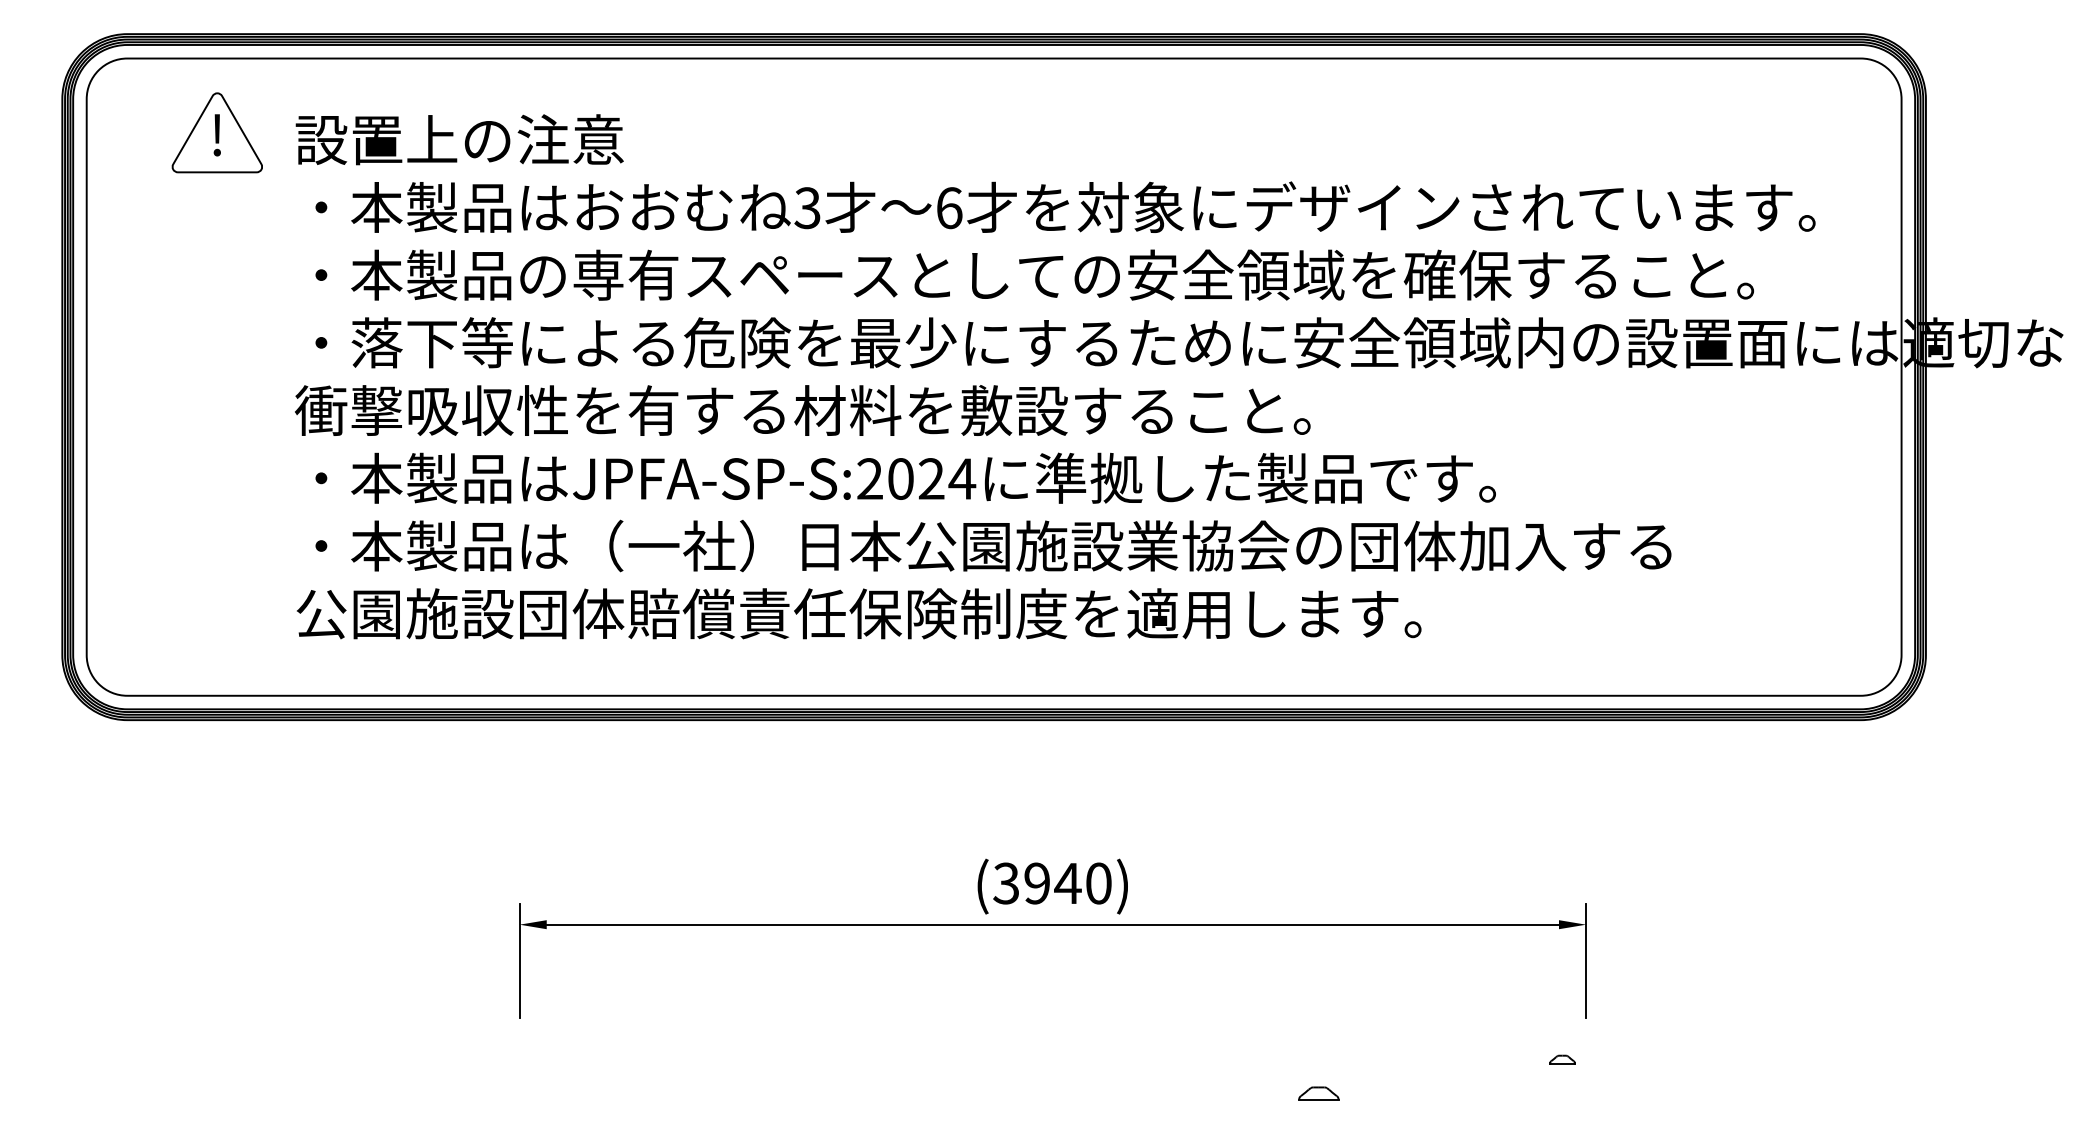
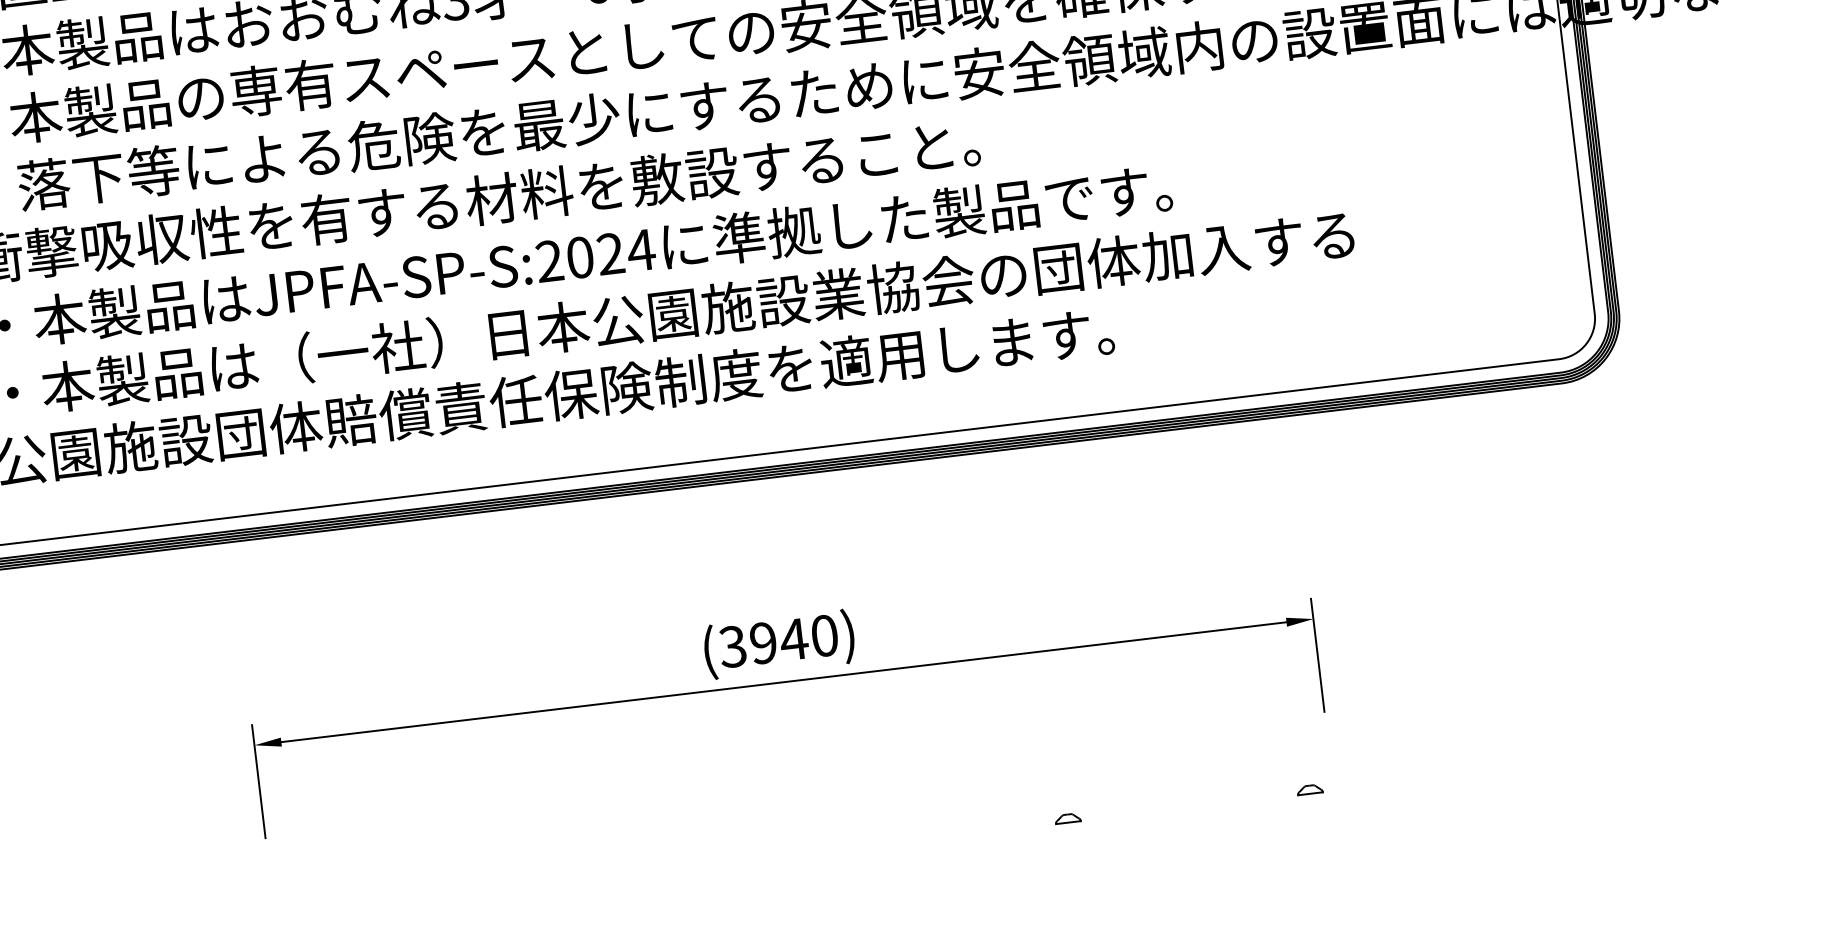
part: (1562, 1059) -> (1309, 789), moved
part: (1318, 1093) -> (1067, 818), size x0.62

